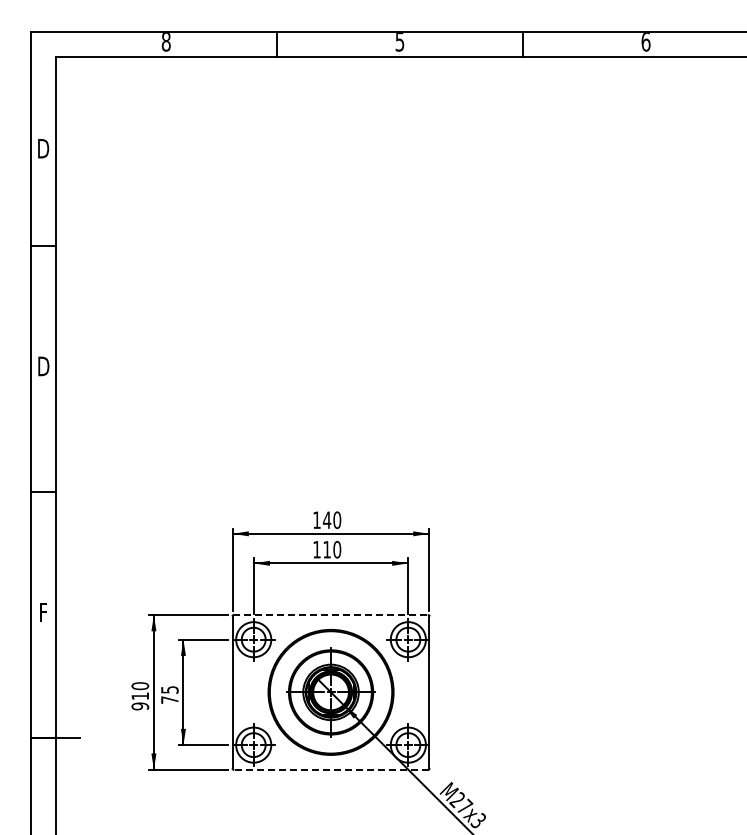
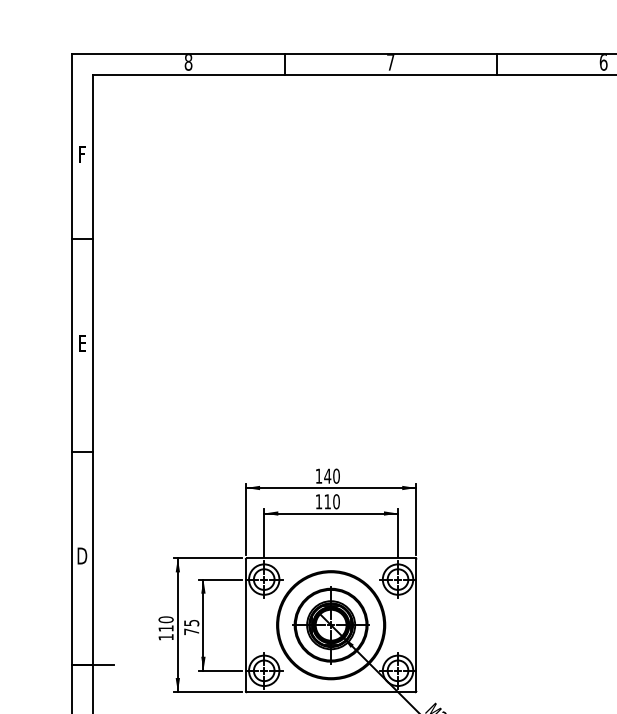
text: (399, 42) -> (390, 62), 5 -> 7
text: (43, 148) -> (82, 154), D -> F
text: (43, 366) -> (82, 343), D -> E
text: (43, 612) -> (82, 556), F -> D
line: (331, 615) -> (331, 558), dashed -> solid
text: (140, 706) -> (166, 637), 910 -> 110
line: (331, 769) -> (331, 691), dashed -> solid

